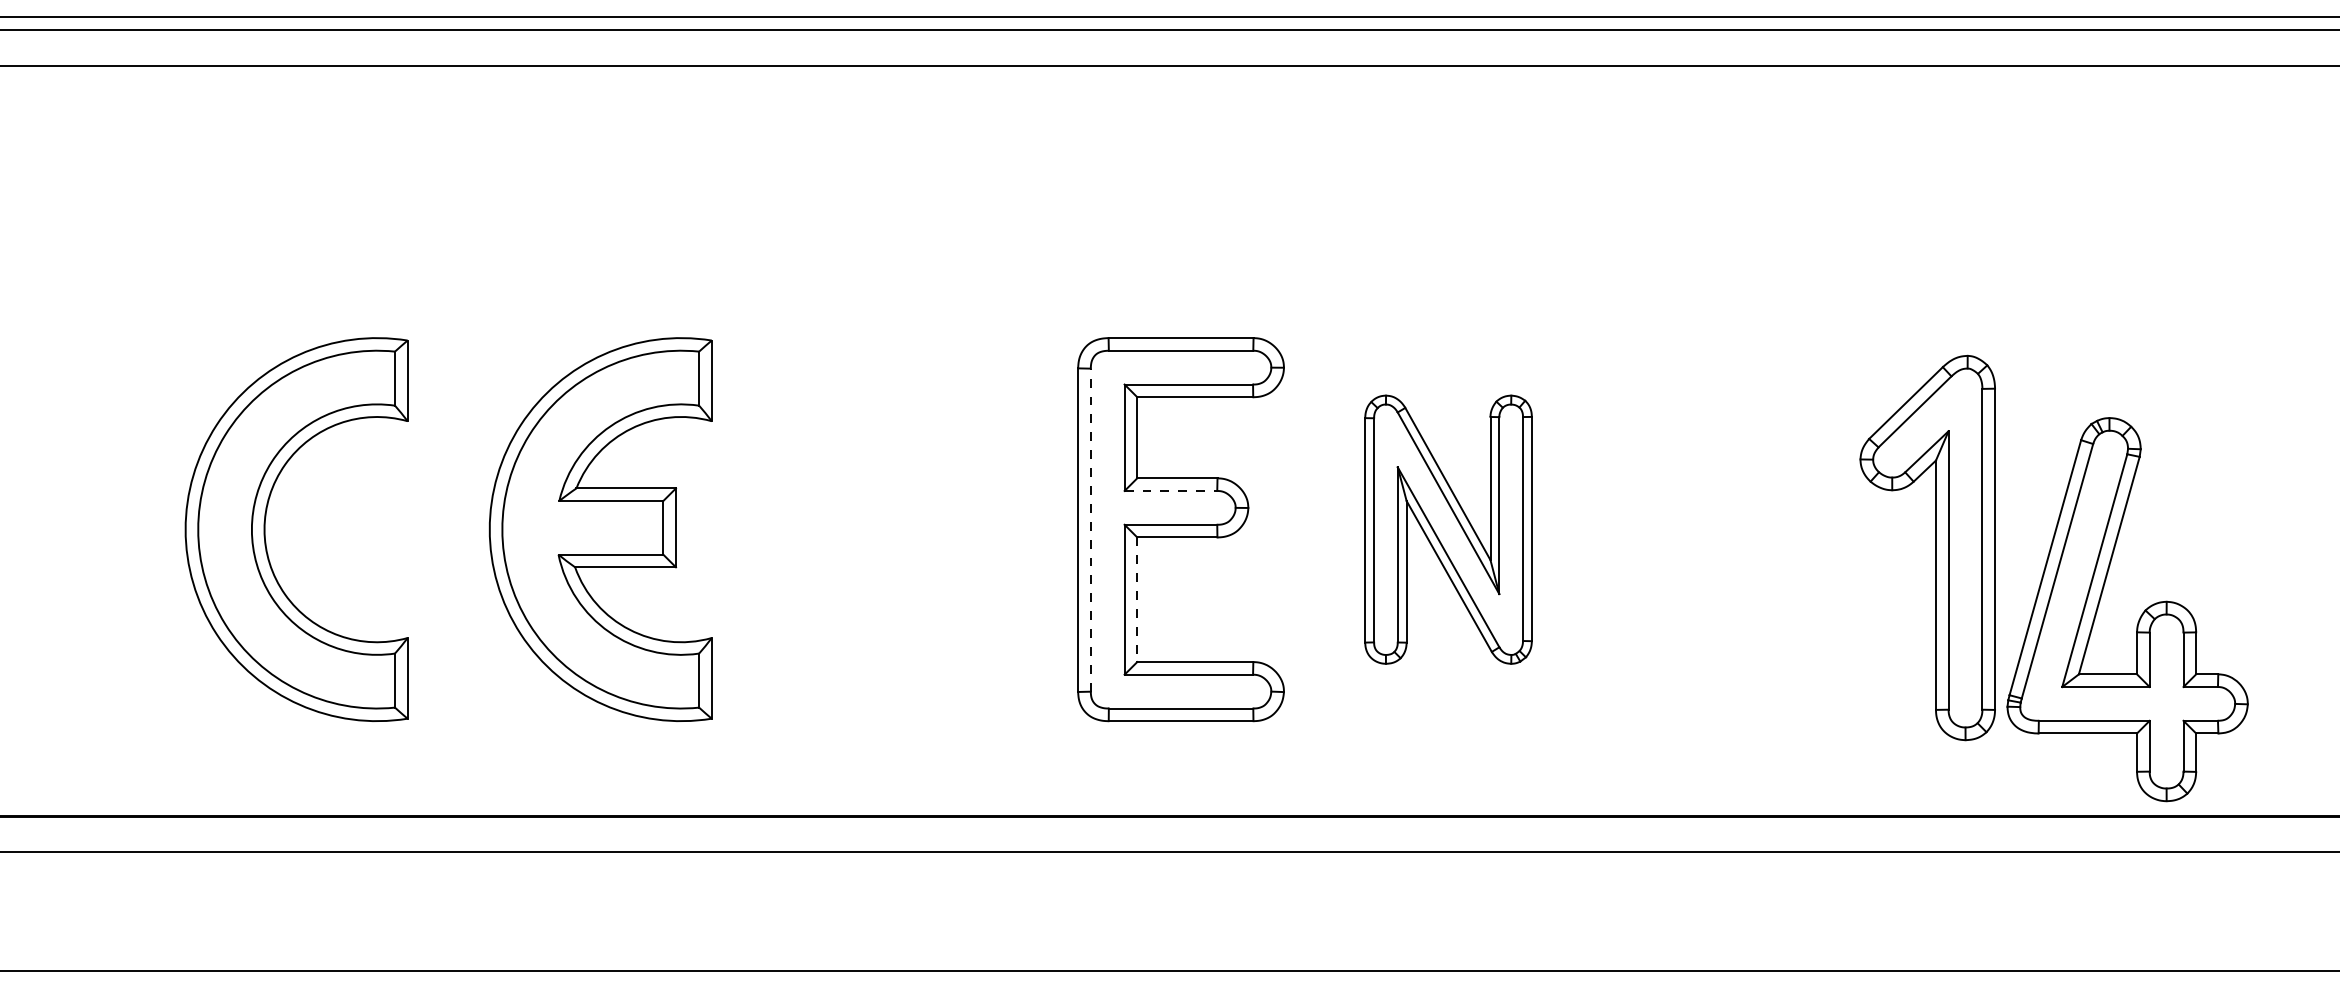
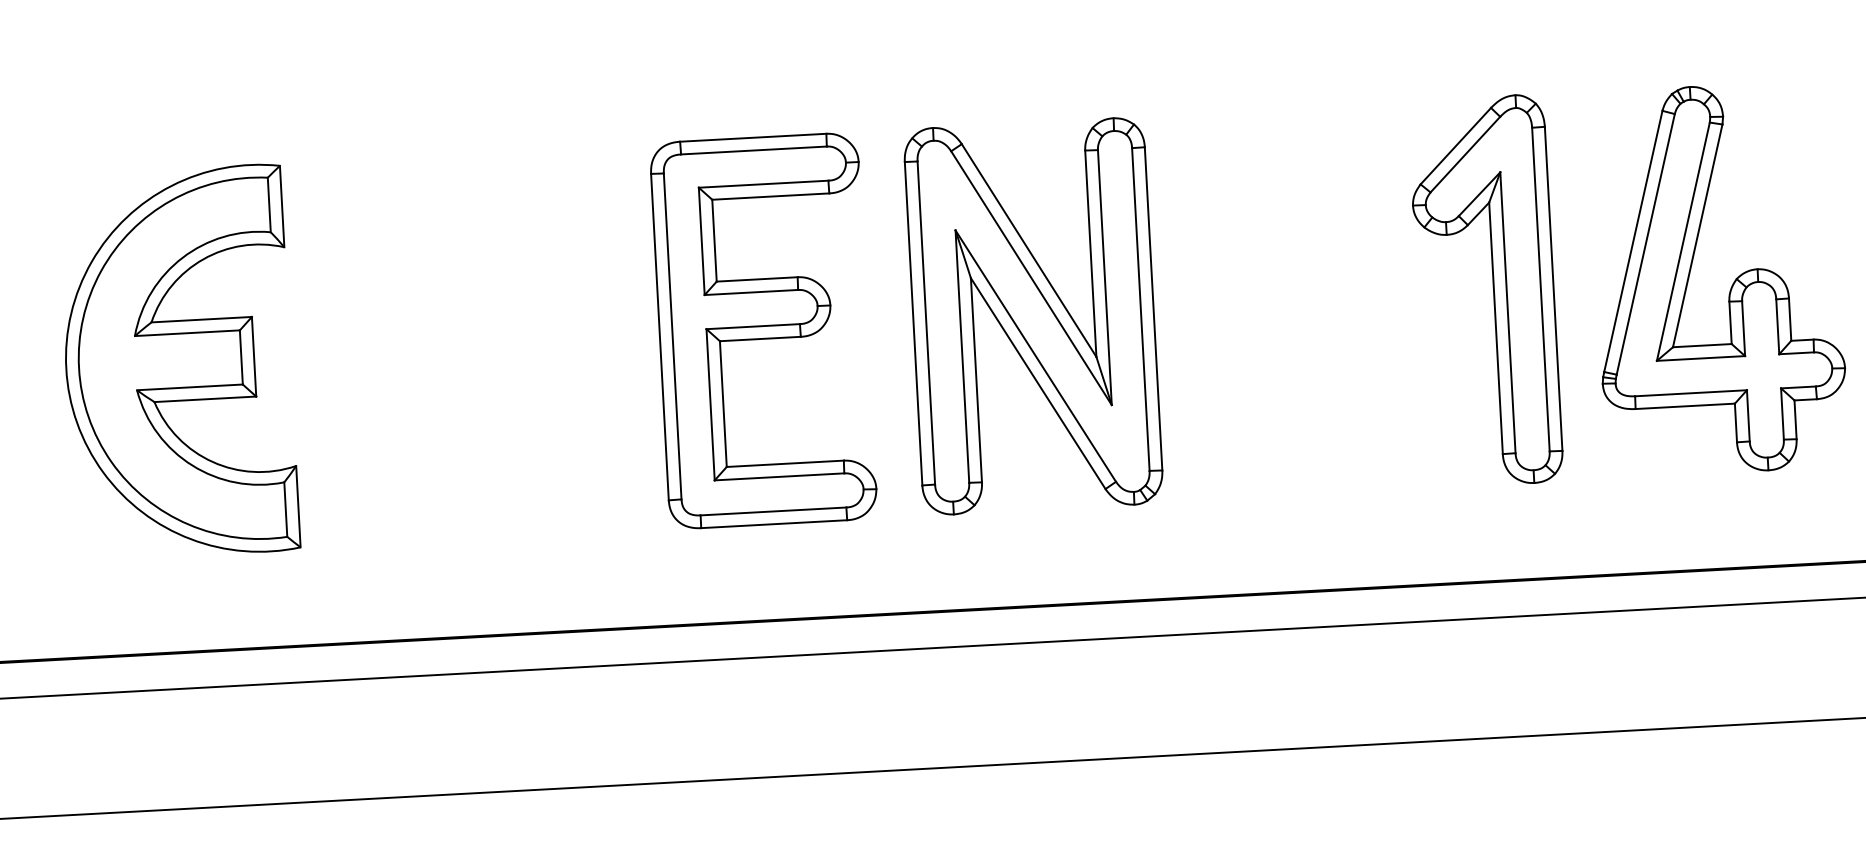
line: (1171, 490) -> (751, 292), dashed -> solid
part: (1448, 529) -> (1033, 316), size x1.43
line: (1090, 530) -> (672, 336), dashed -> solid
part: (1935, 547) -> (1493, 290), moved
line: (1137, 600) -> (723, 404), dashed -> solid
part: (2140, 615) -> (1731, 284), moved

